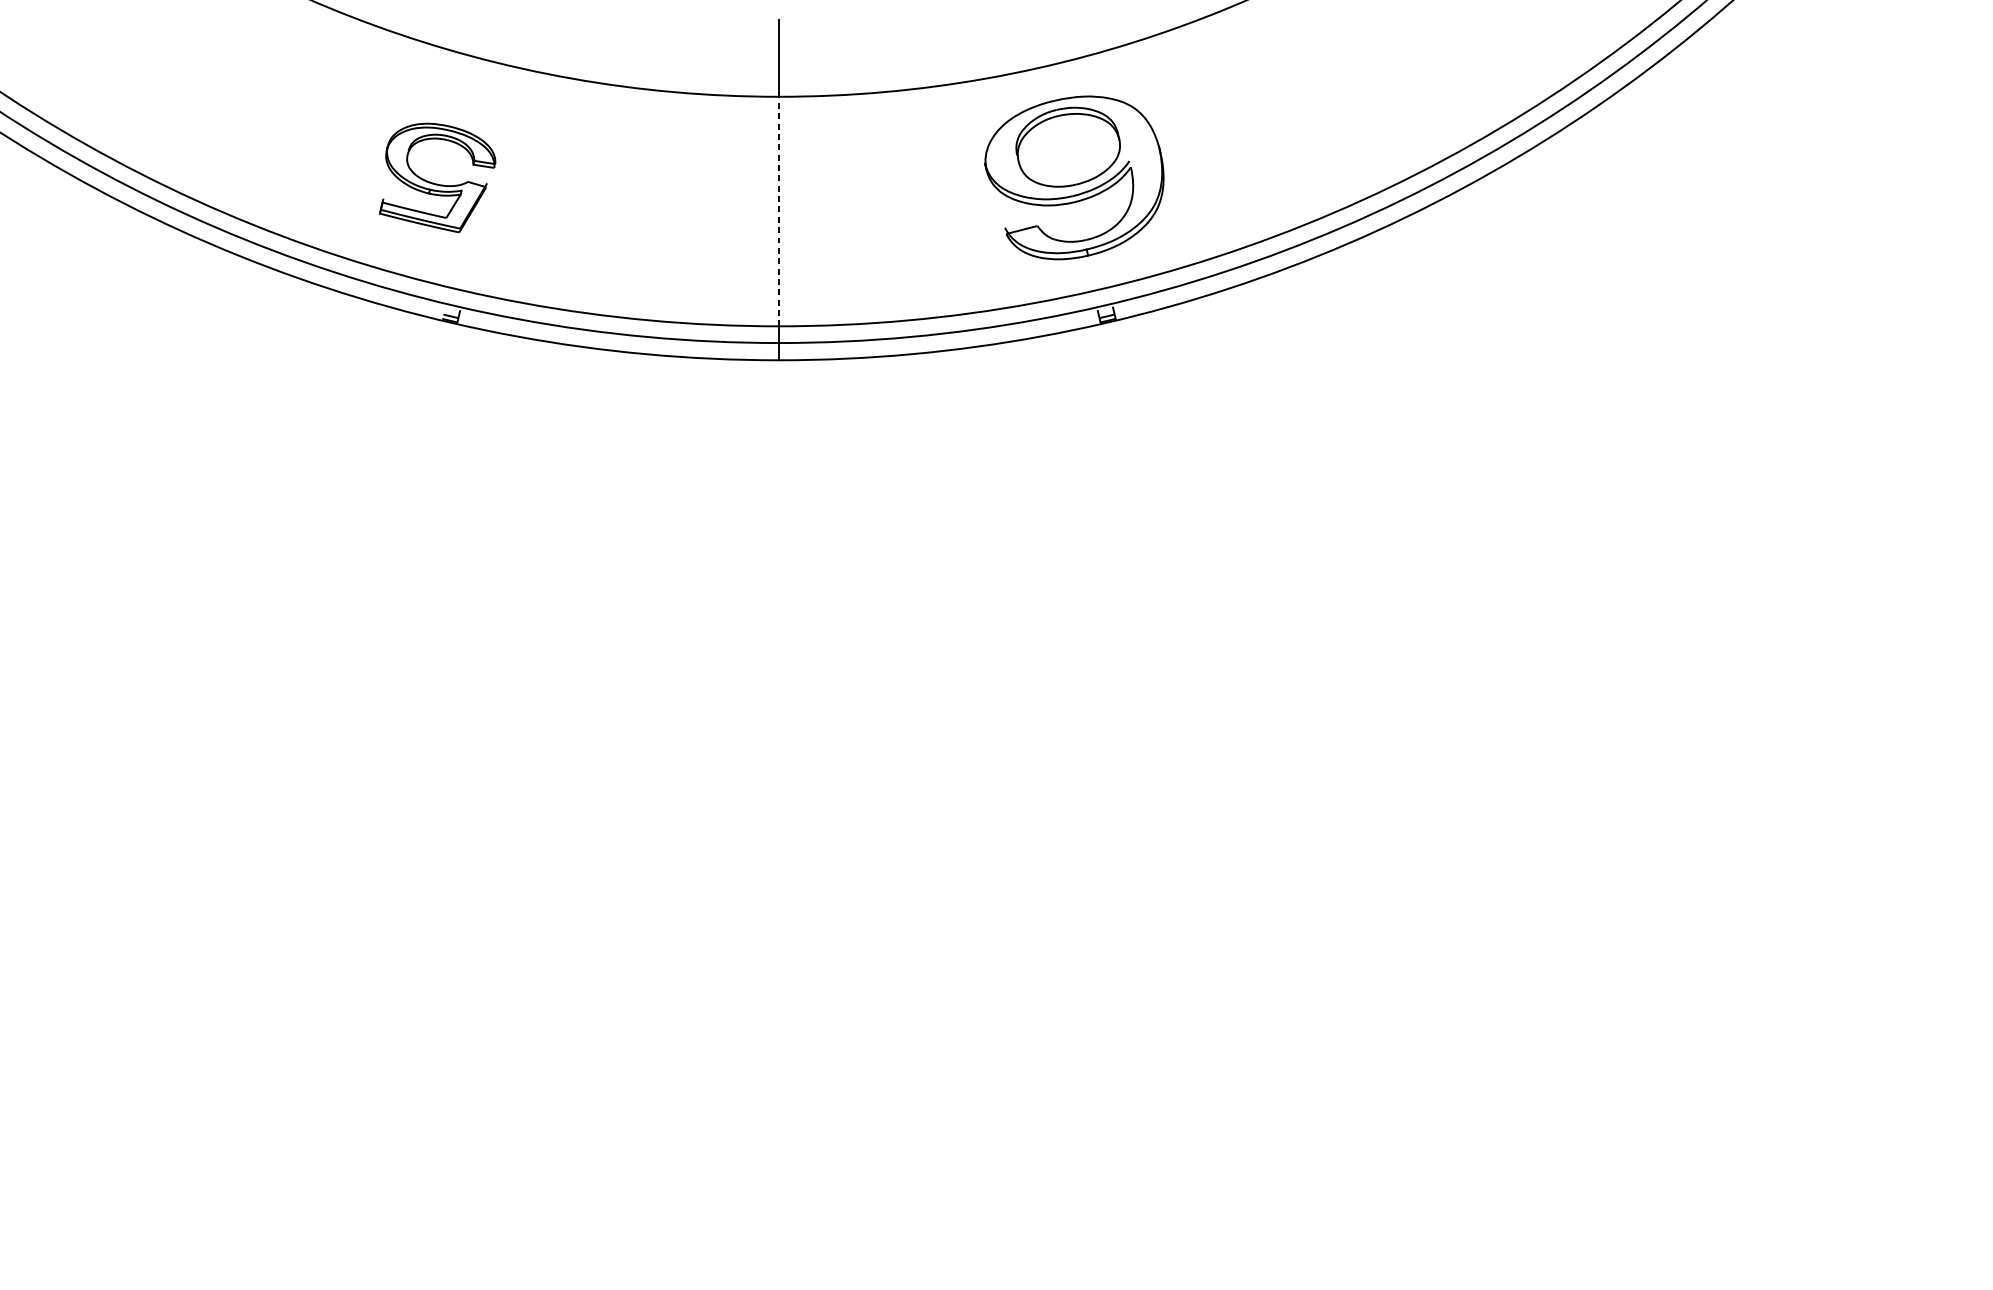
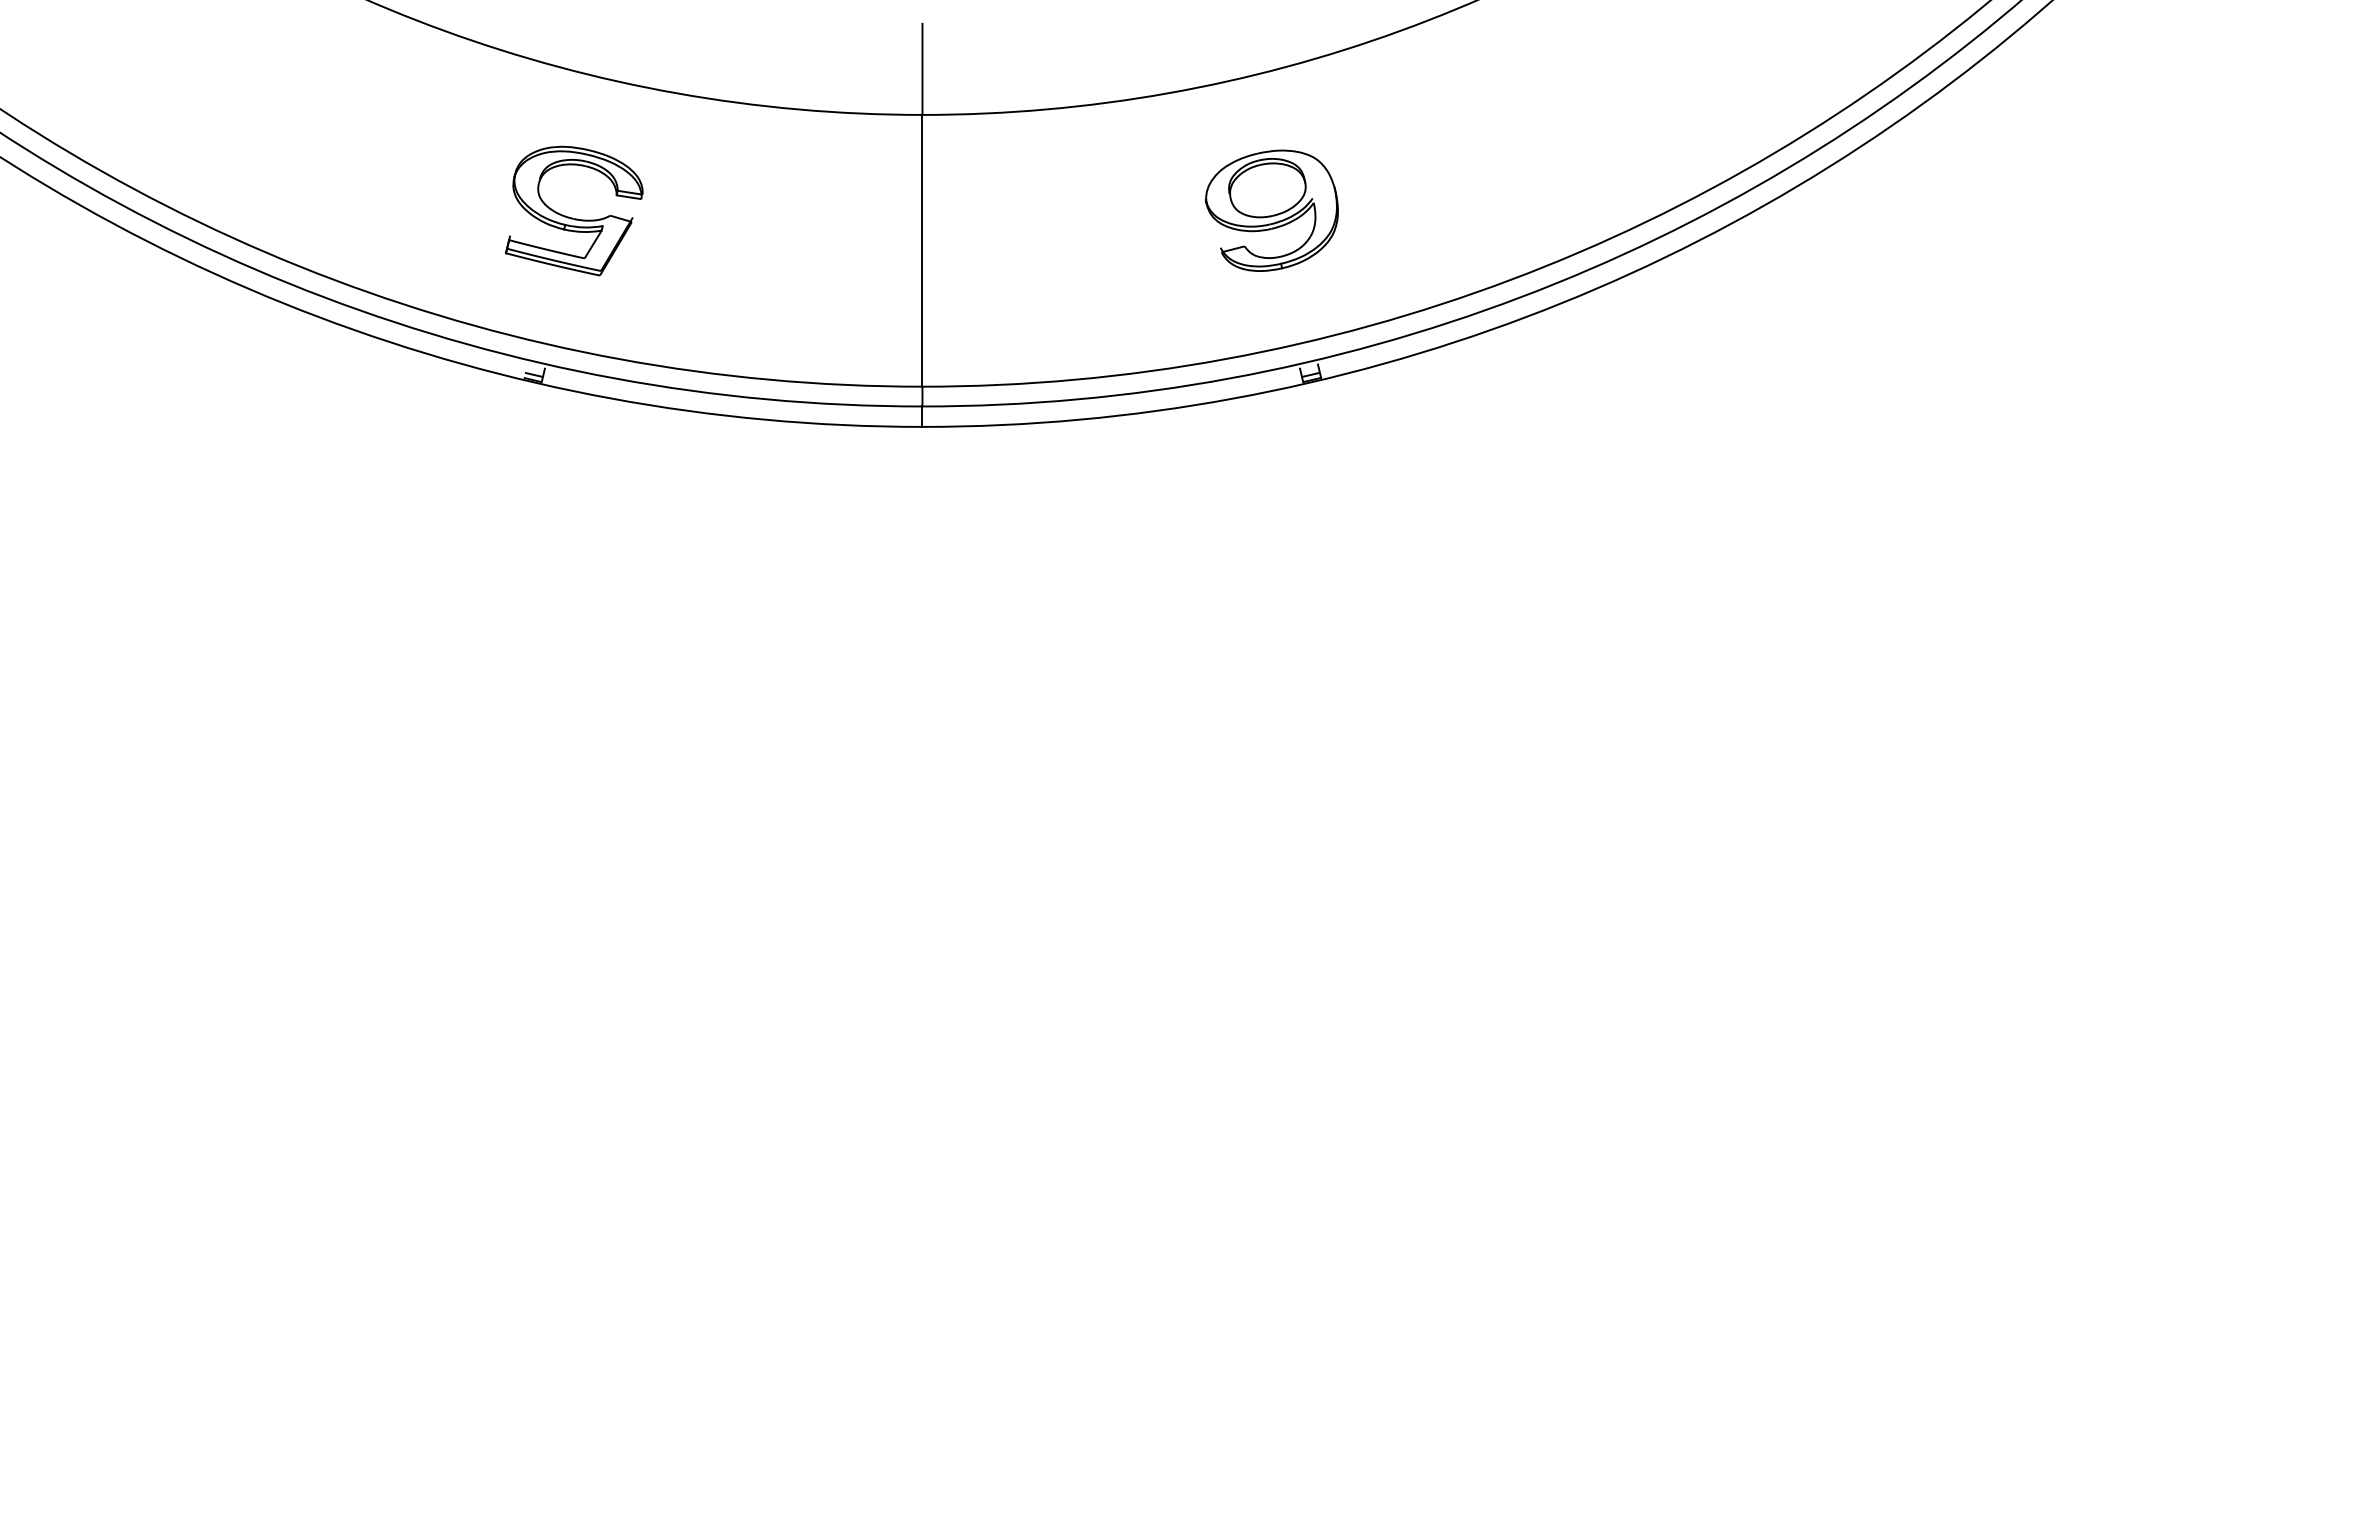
part: (1073, 177) -> (1271, 210), size x0.62
part: (436, 183) -> (572, 217), moved
line: (779, 211) -> (922, 250), dashed -> solid

